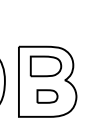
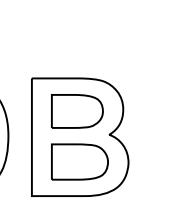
part: (47, 96) -> (79, 161), size x1.67

